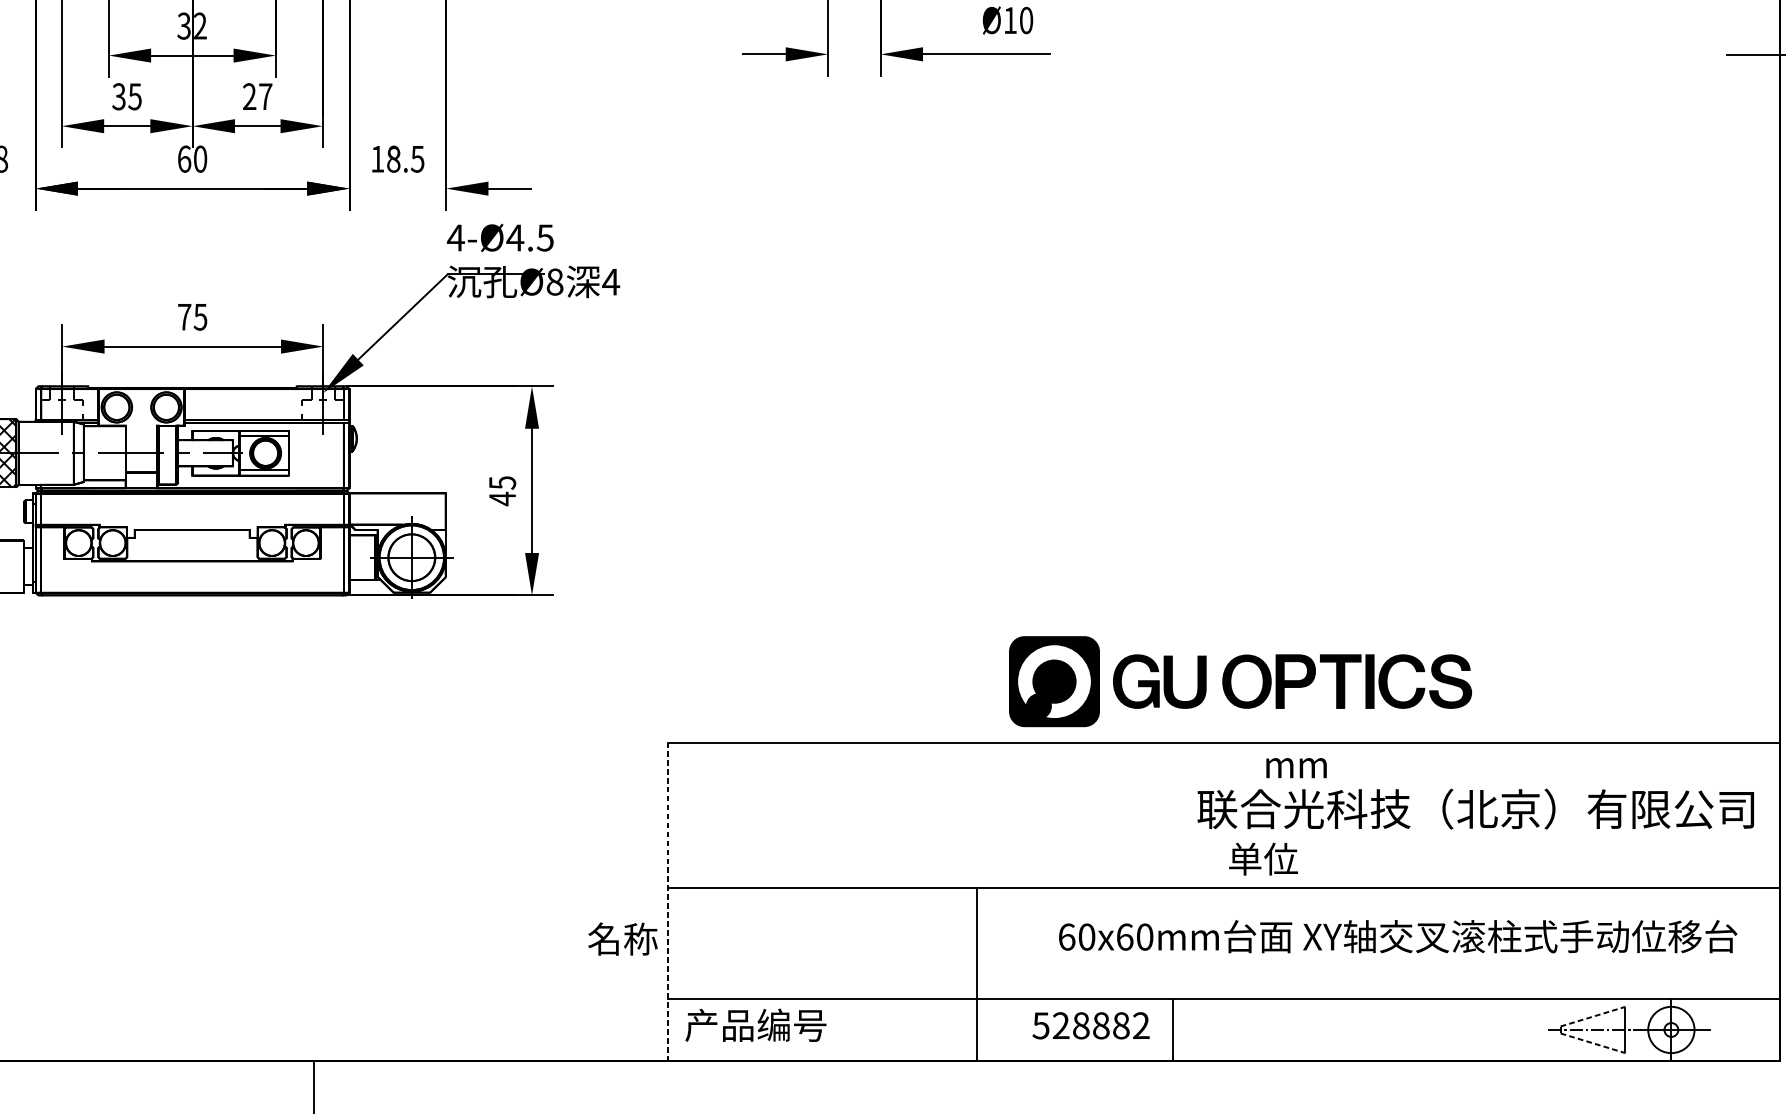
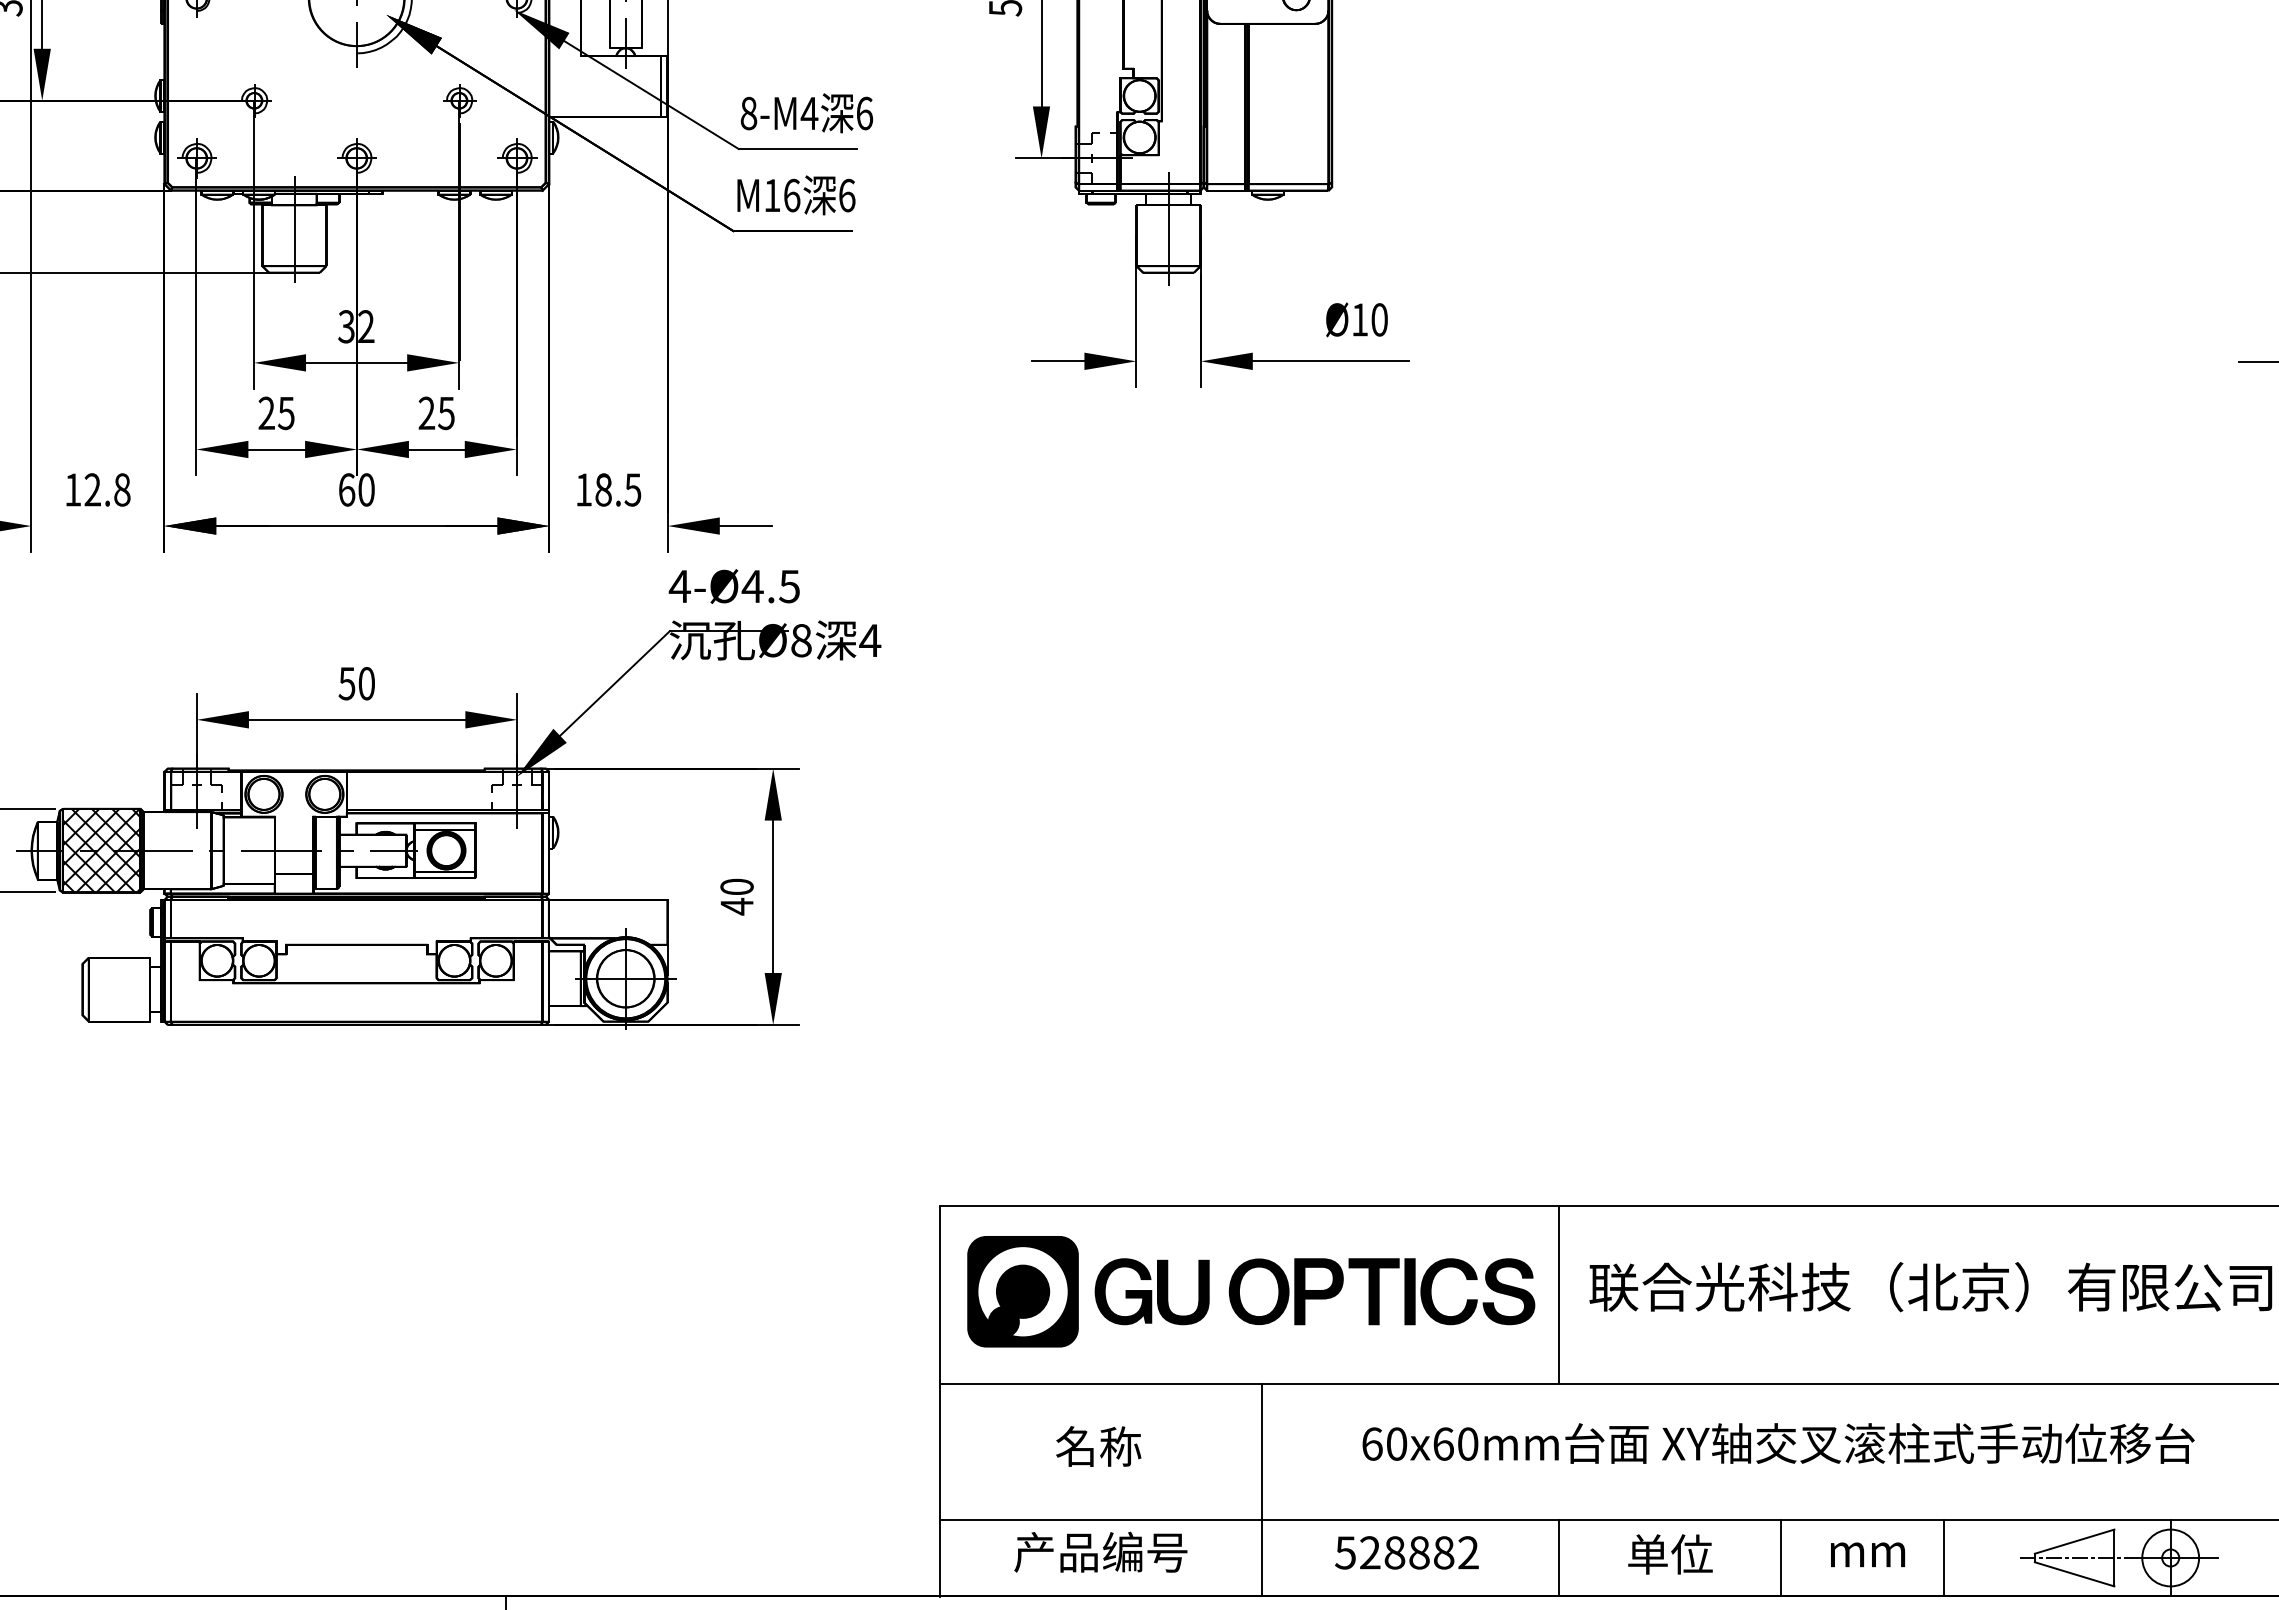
text: (118, 96) -> (266, 413), 35 -> 25
text: (265, 96) -> (446, 413), 27 -> 25
text: (192, 317) -> (356, 683), 75 -> 50
text: (502, 482) -> (736, 886), 45 -> 40
part: (1240, 681) -> (1251, 1291), moved
text: (1296, 767) -> (1867, 1554), moved
line: (1172, 815) -> (1558, 1294), added
text: (1263, 859) -> (1670, 1554), moved
line: (668, 902) -> (940, 1401), dashed -> solid
text: (1398, 936) -> (1778, 1443), moved
text: (622, 939) -> (1098, 1446), moved
line: (976, 974) -> (1261, 1489), moved
line: (1592, 1016) -> (2074, 1541), dashed -> solid
text: (755, 1024) -> (1100, 1551), moved
text: (1090, 1025) -> (1406, 1552), moved
line: (1353, 1029) -> (1780, 1557), added
line: (1486, 1029) -> (1944, 1557), added
line: (1592, 1043) -> (2074, 1574), dashed -> solid

